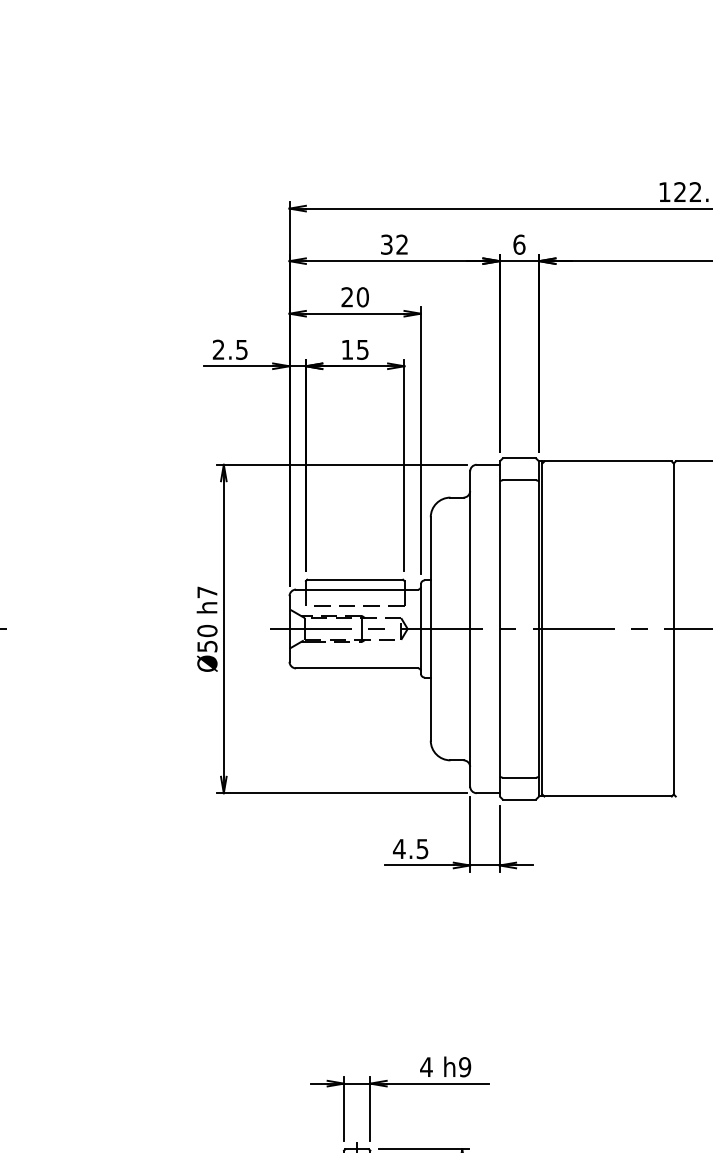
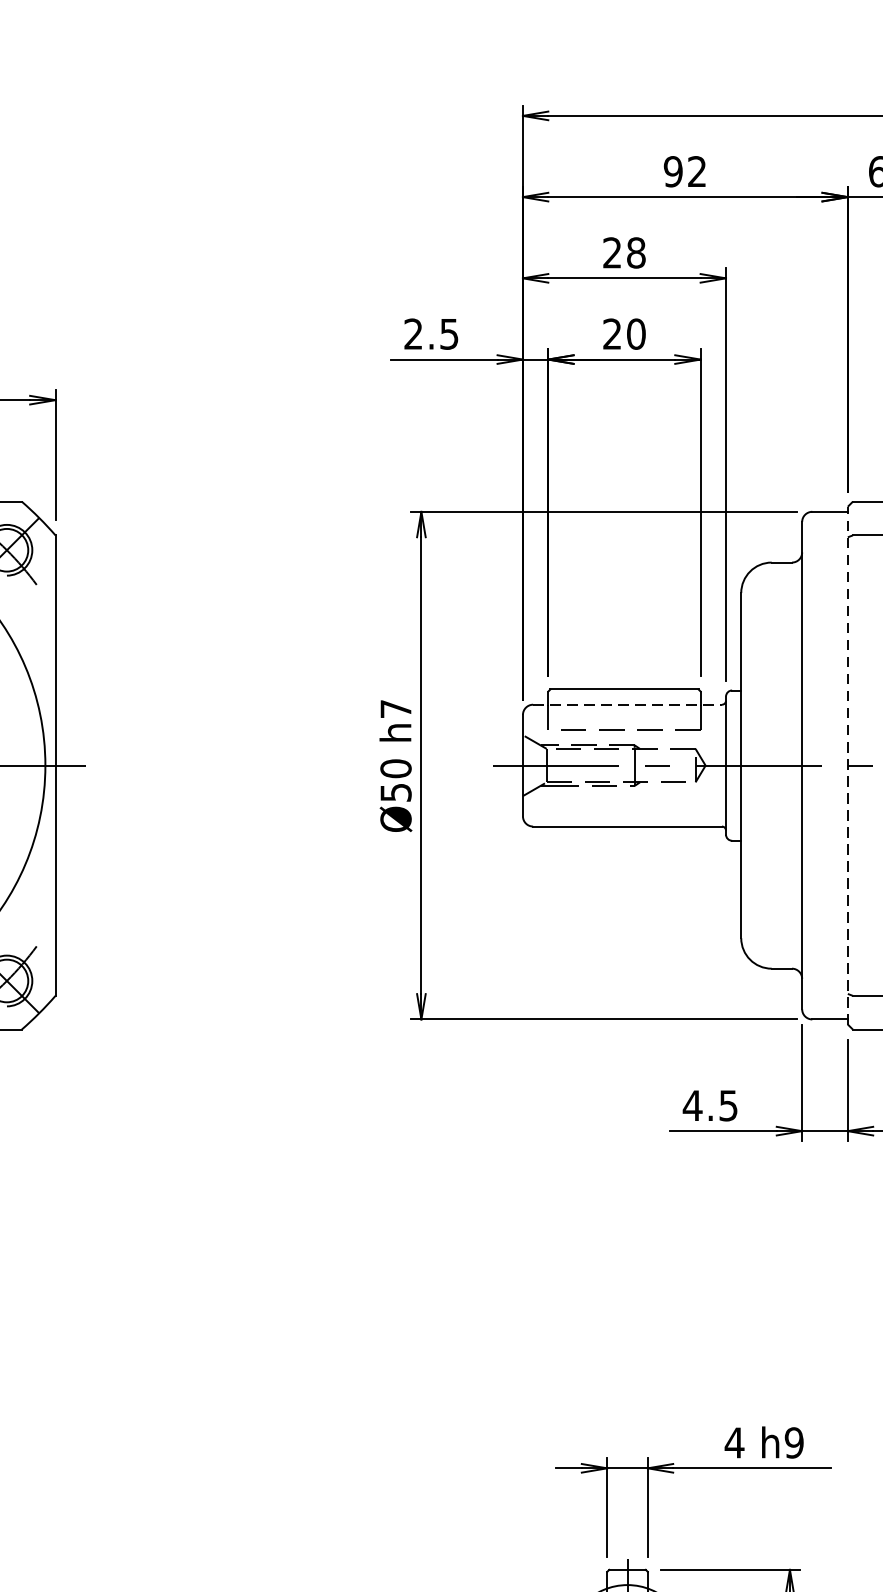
text: (386, 244) -> (672, 171), 32 -> 92
text: (362, 297) -> (635, 253), 20 -> 28
text: (354, 349) -> (623, 333), 15 -> 20
line: (357, 589) -> (628, 704), solid -> dashed
line: (499, 628) -> (847, 764), solid -> dashed

